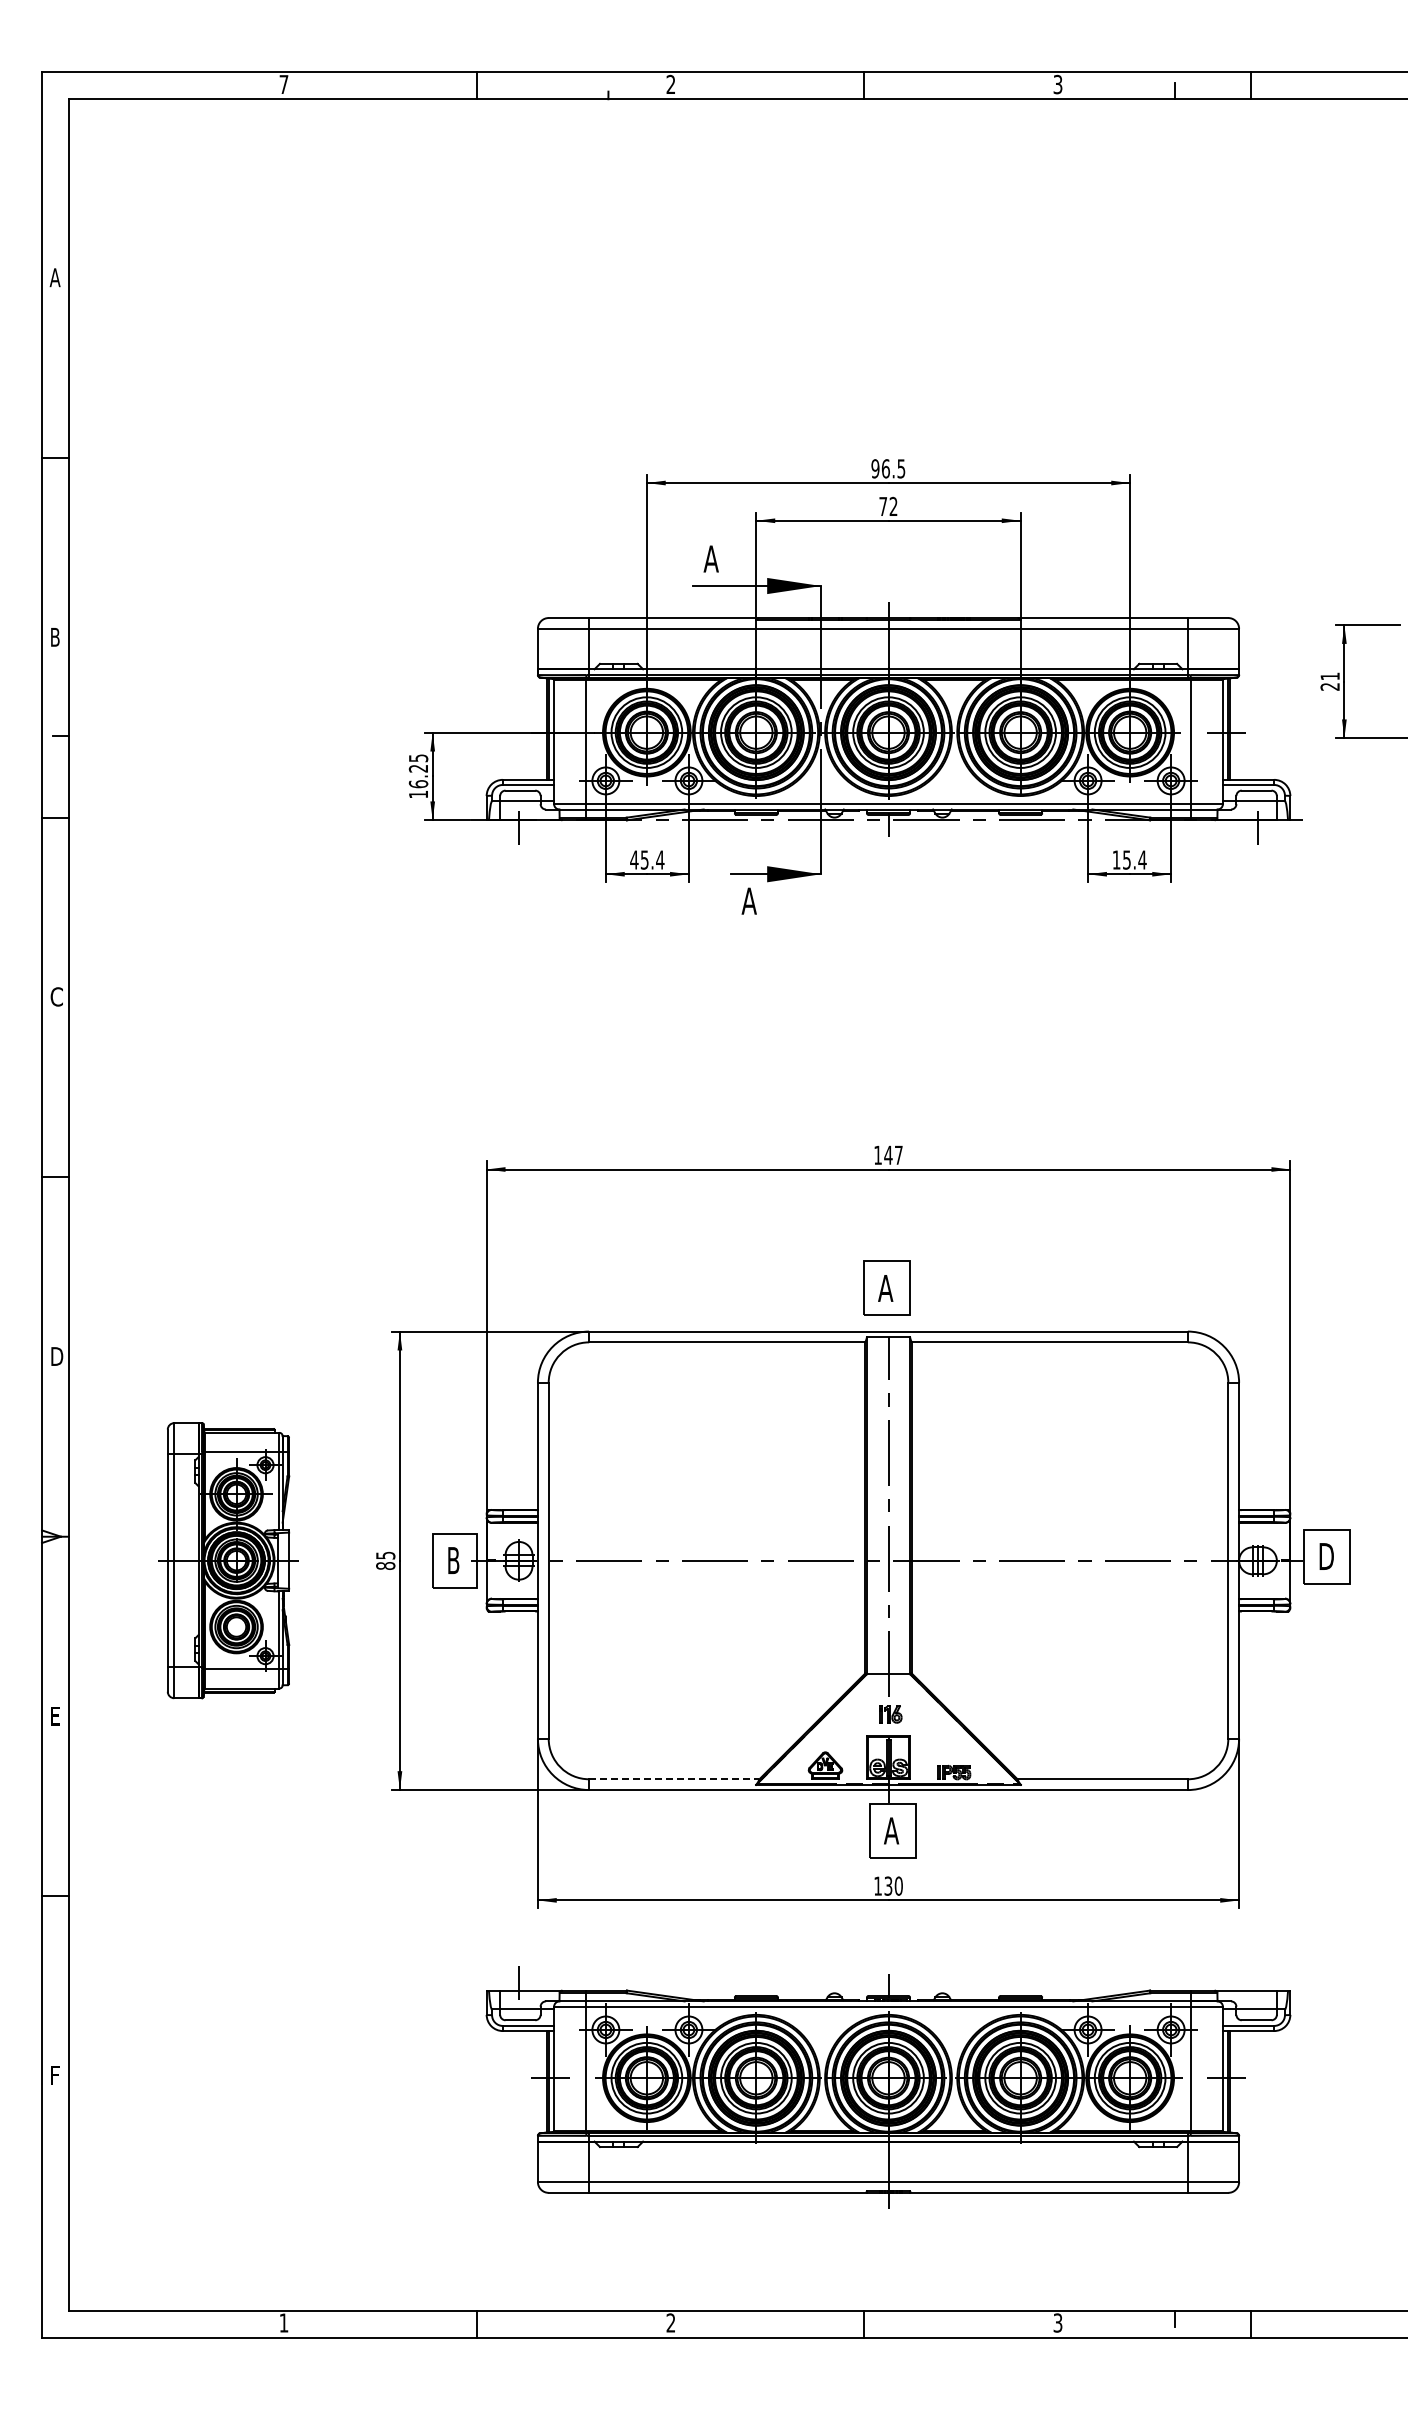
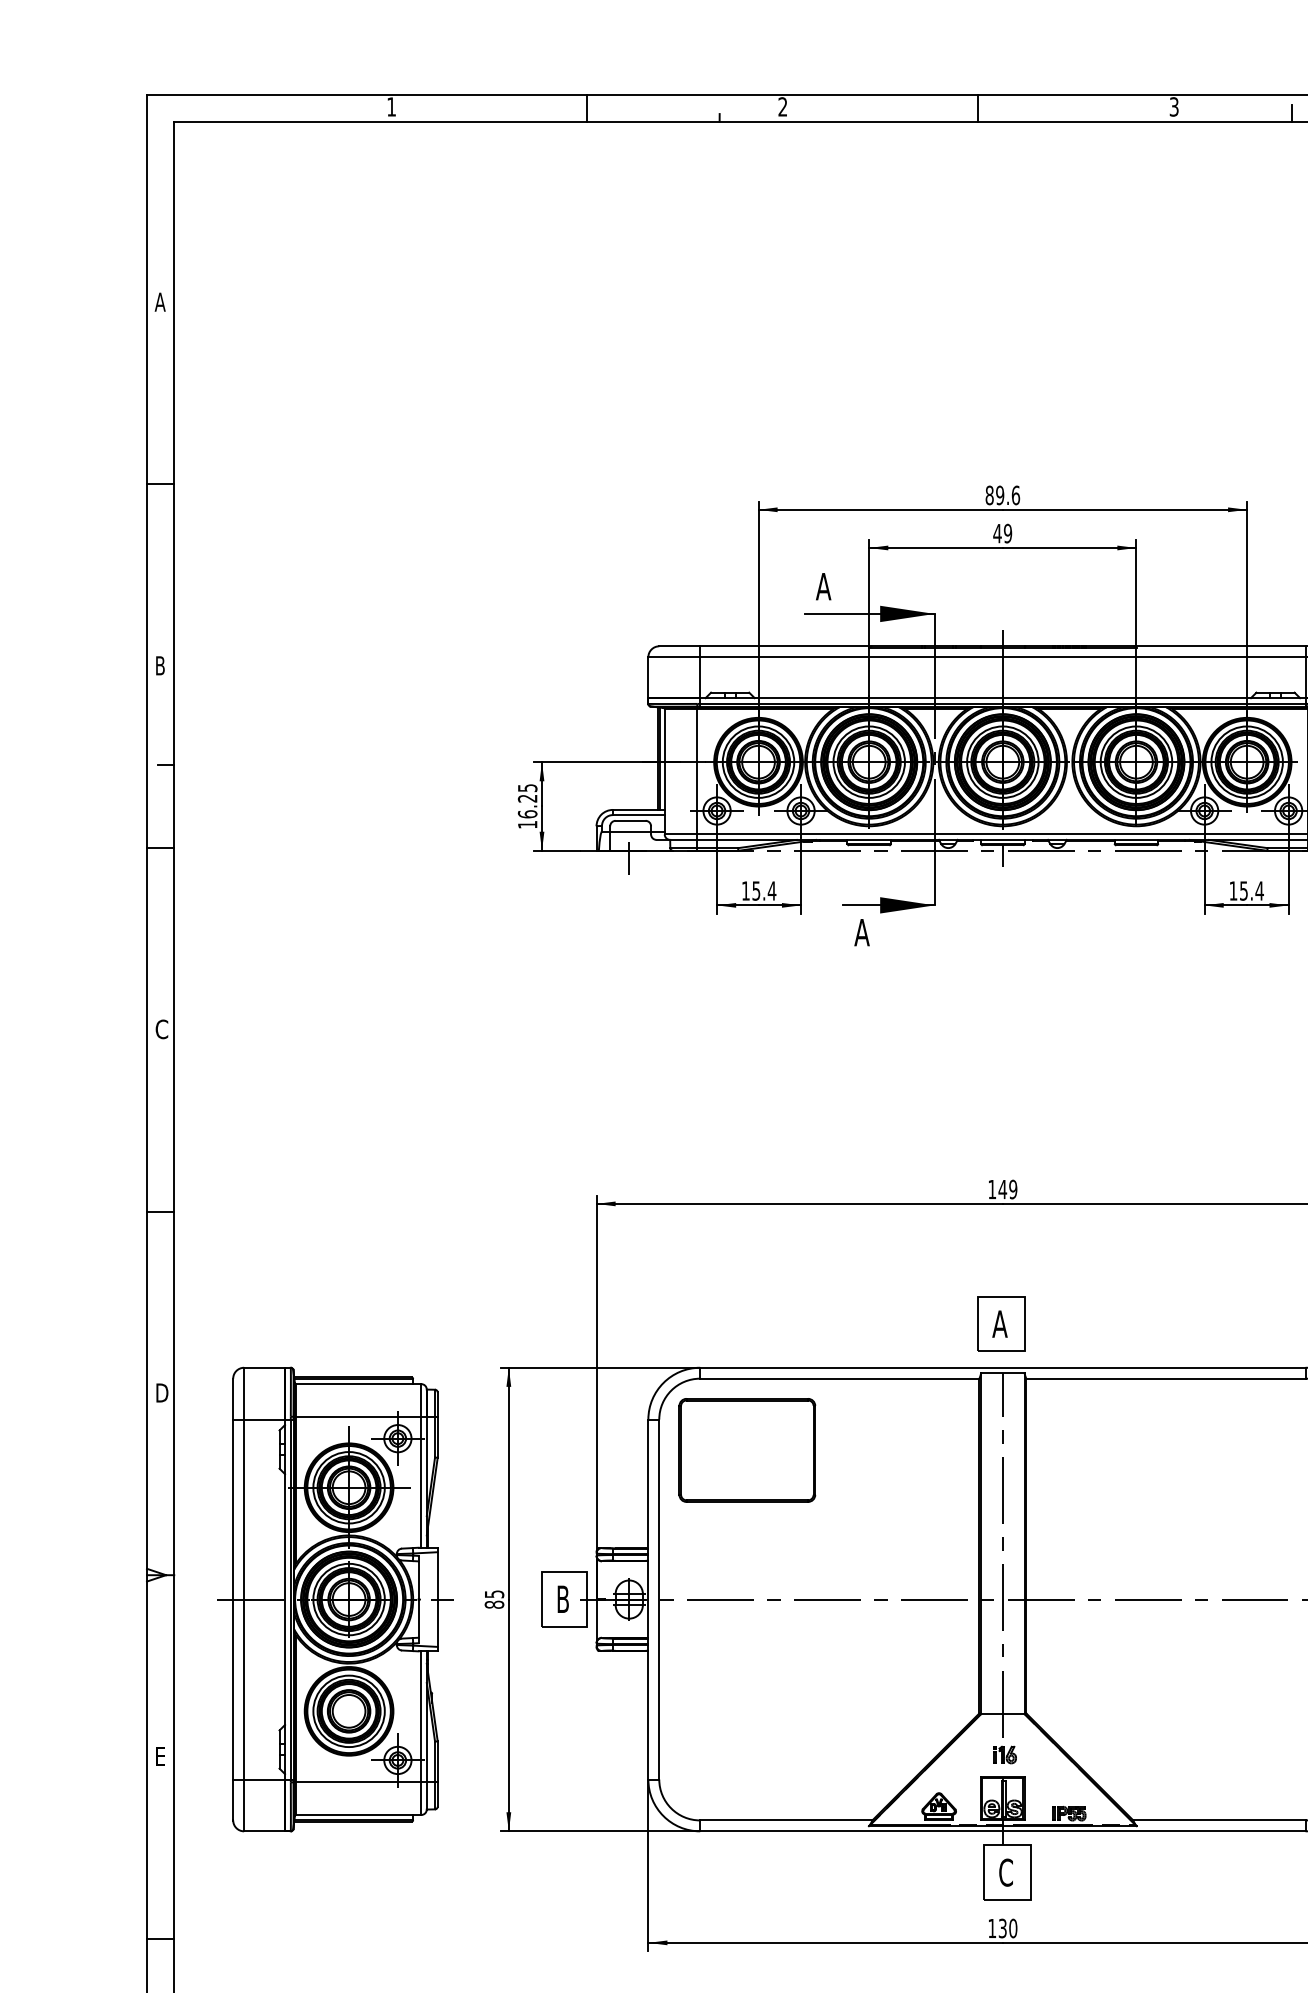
text: (283, 84) -> (391, 106), 7 -> 1
text: (888, 468) -> (1002, 495), 96.5 -> 89.6
text: (888, 506) -> (1002, 533), 72 -> 49
text: (634, 859) -> (746, 890), 45.4 -> 15.4
text: (898, 1154) -> (1012, 1188), 147 -> 149
part: (635, 1413) -> (747, 1450), added
part: (228, 1560) -> (335, 1599), size x1.67
line: (674, 1779) -> (786, 1820), dashed -> solid
text: (891, 1830) -> (1005, 1872), A -> C

